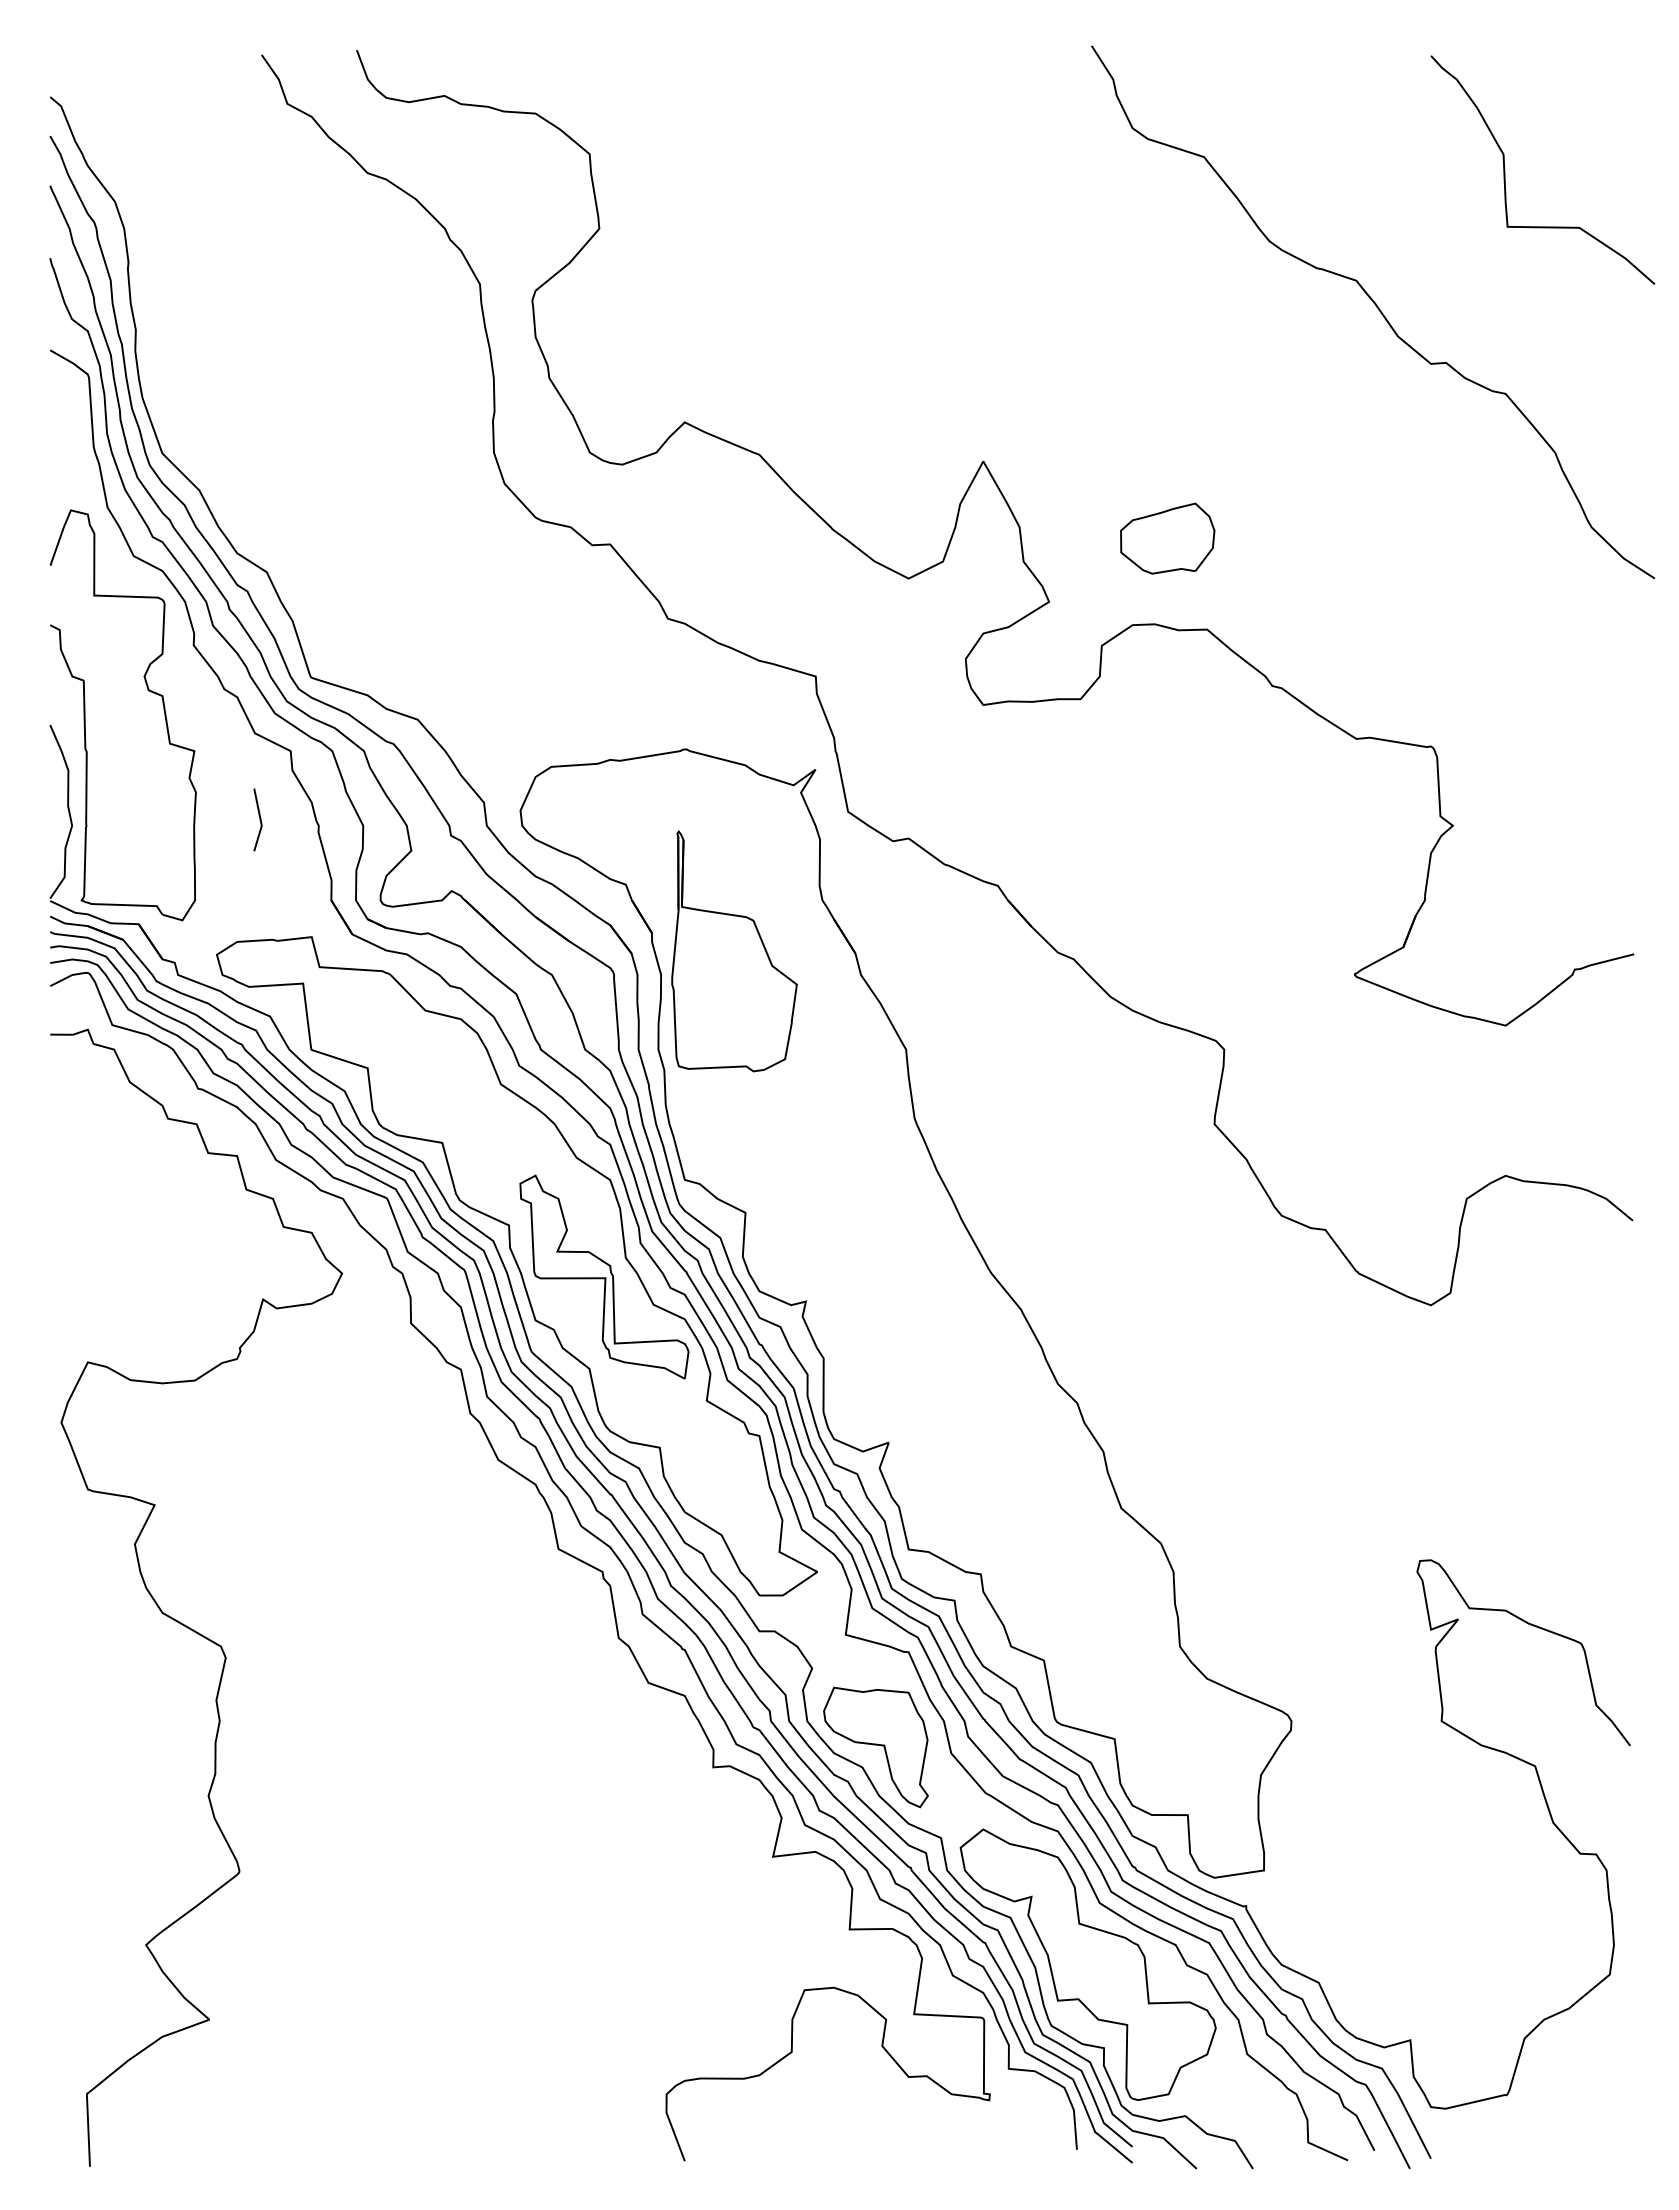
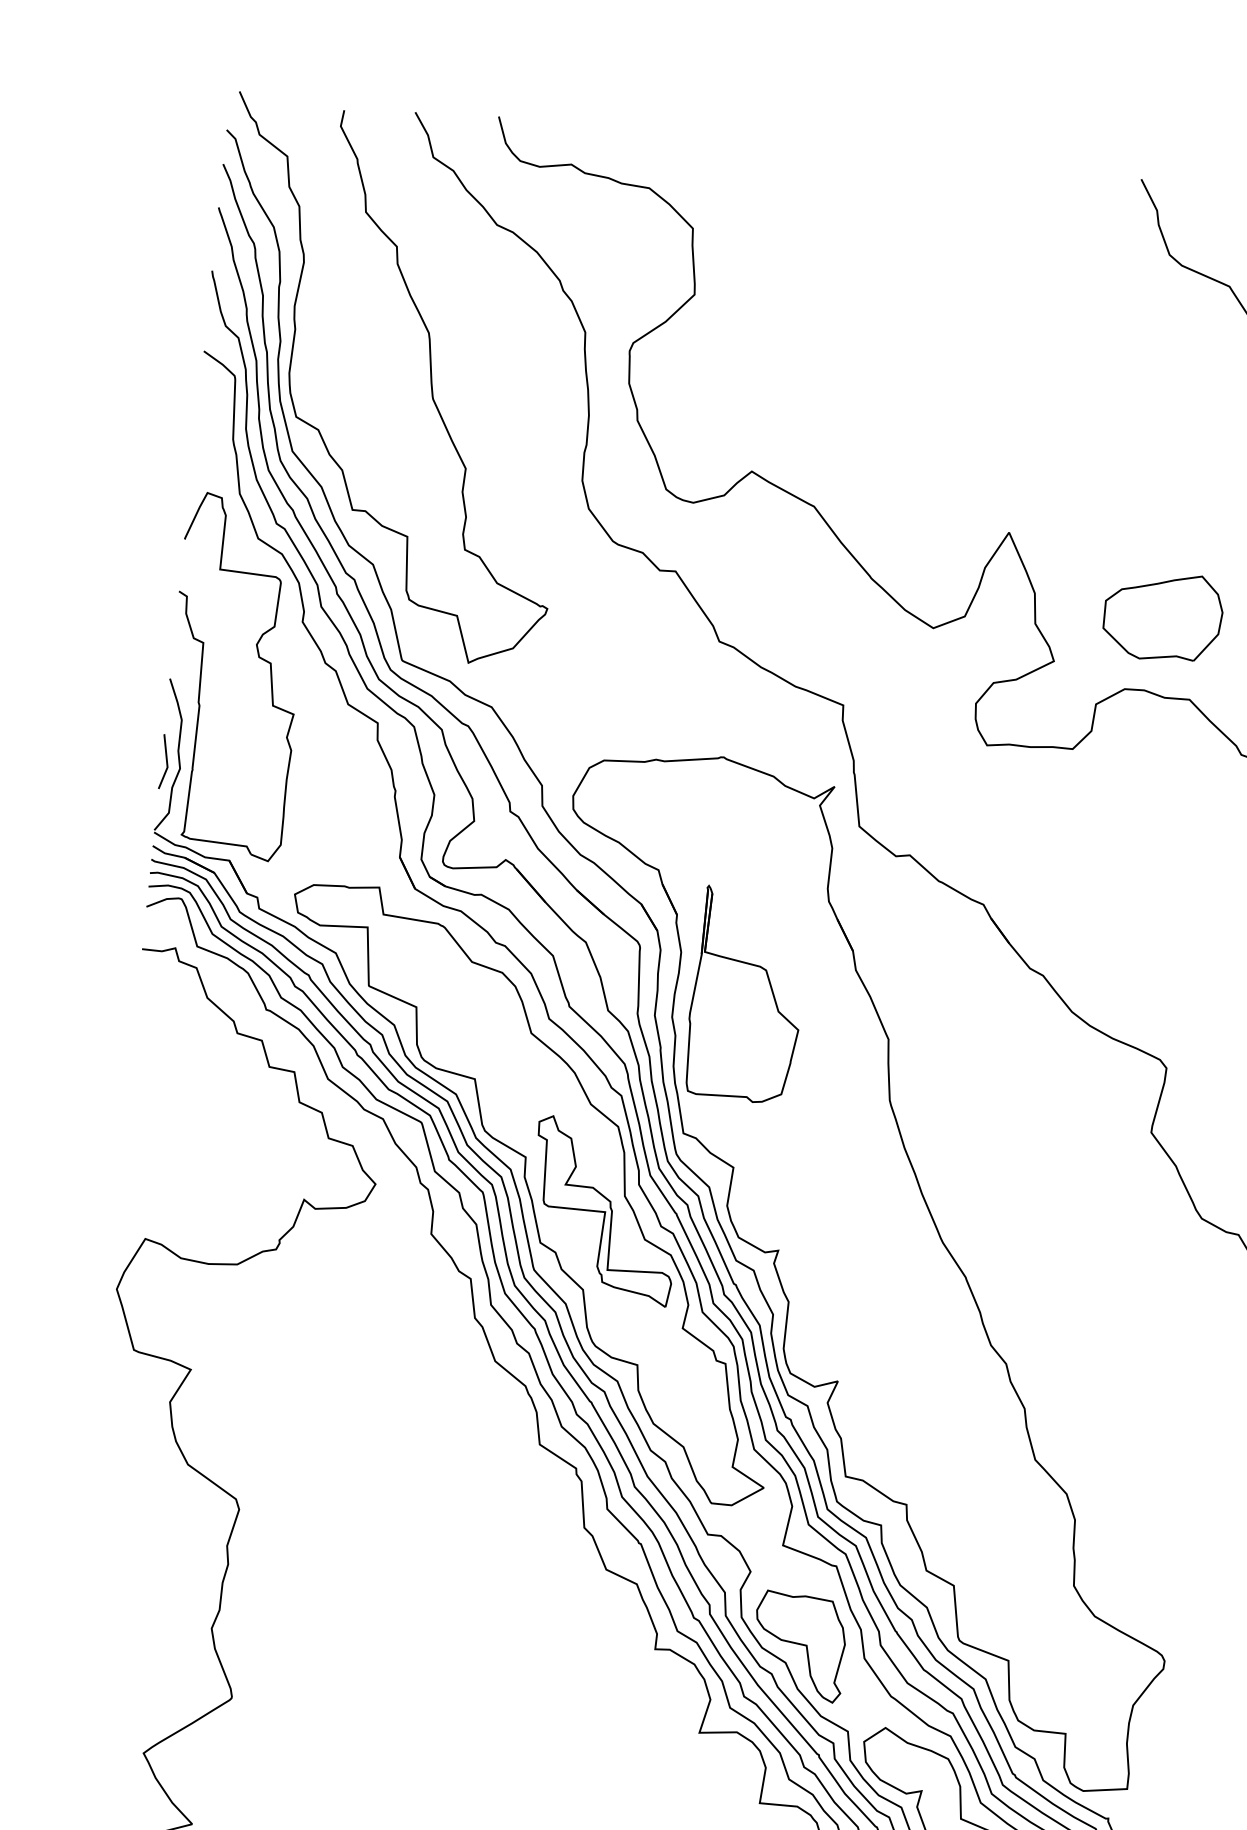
curve: (309, 352) -> (430, 376), added
part: (1167, 538) -> (1163, 616), size x1.43
line: (259, 819) -> (166, 761), moved
part: (734, 951) -> (746, 995), moved

